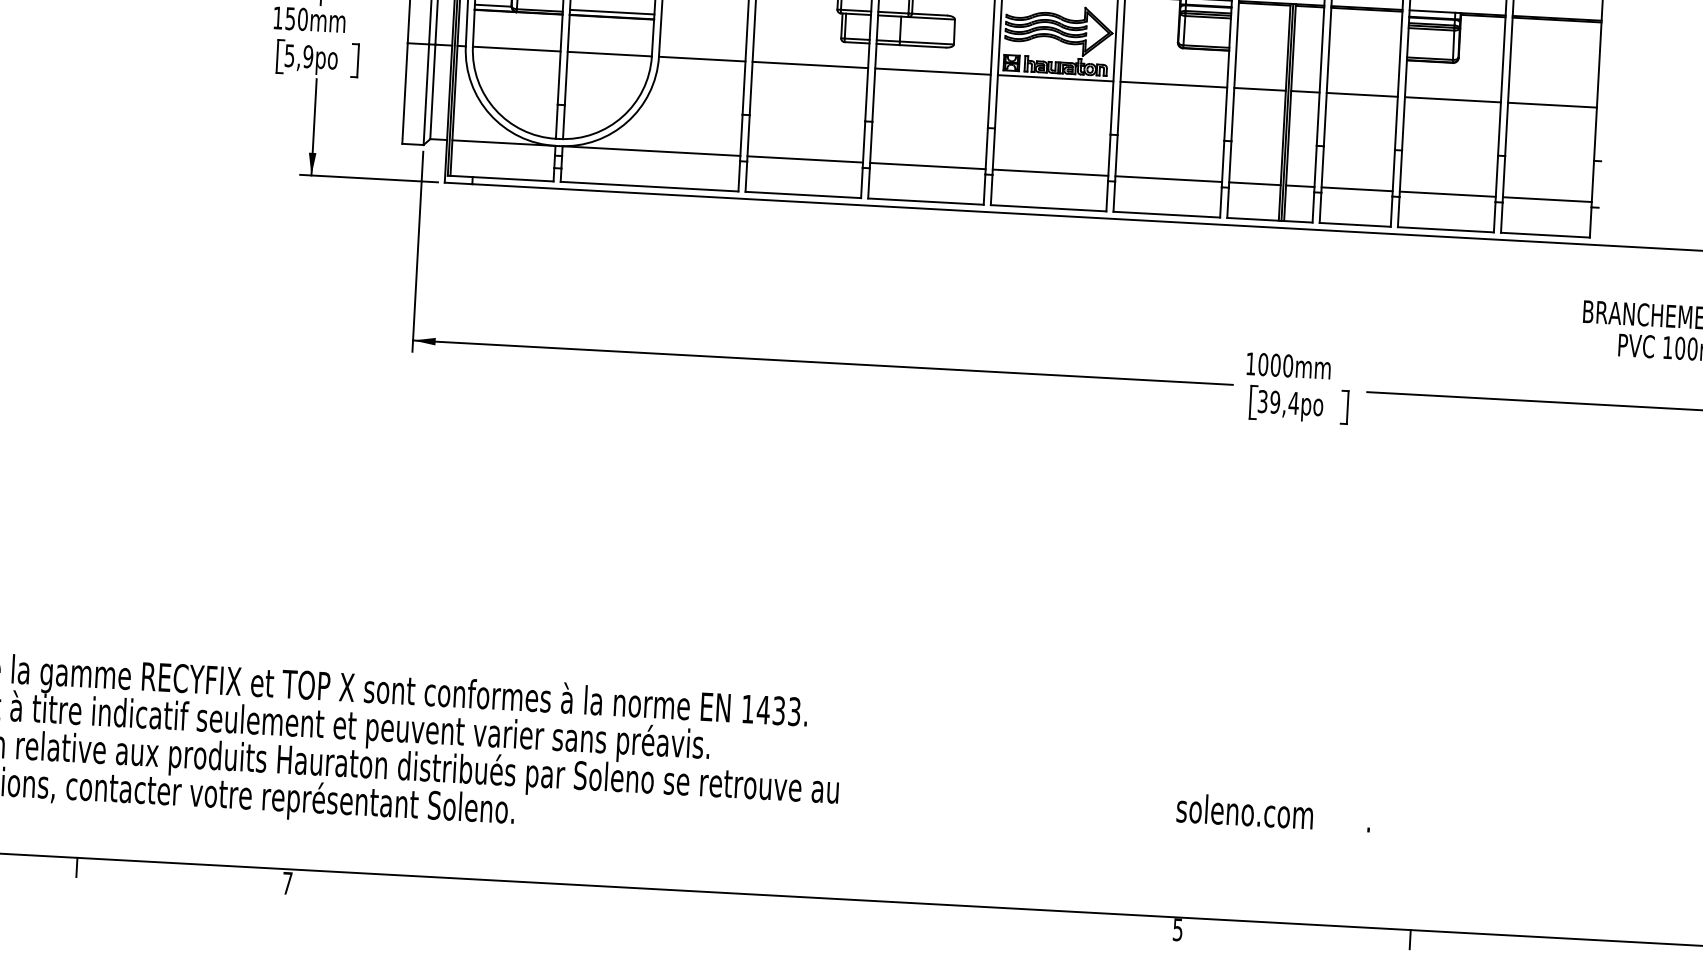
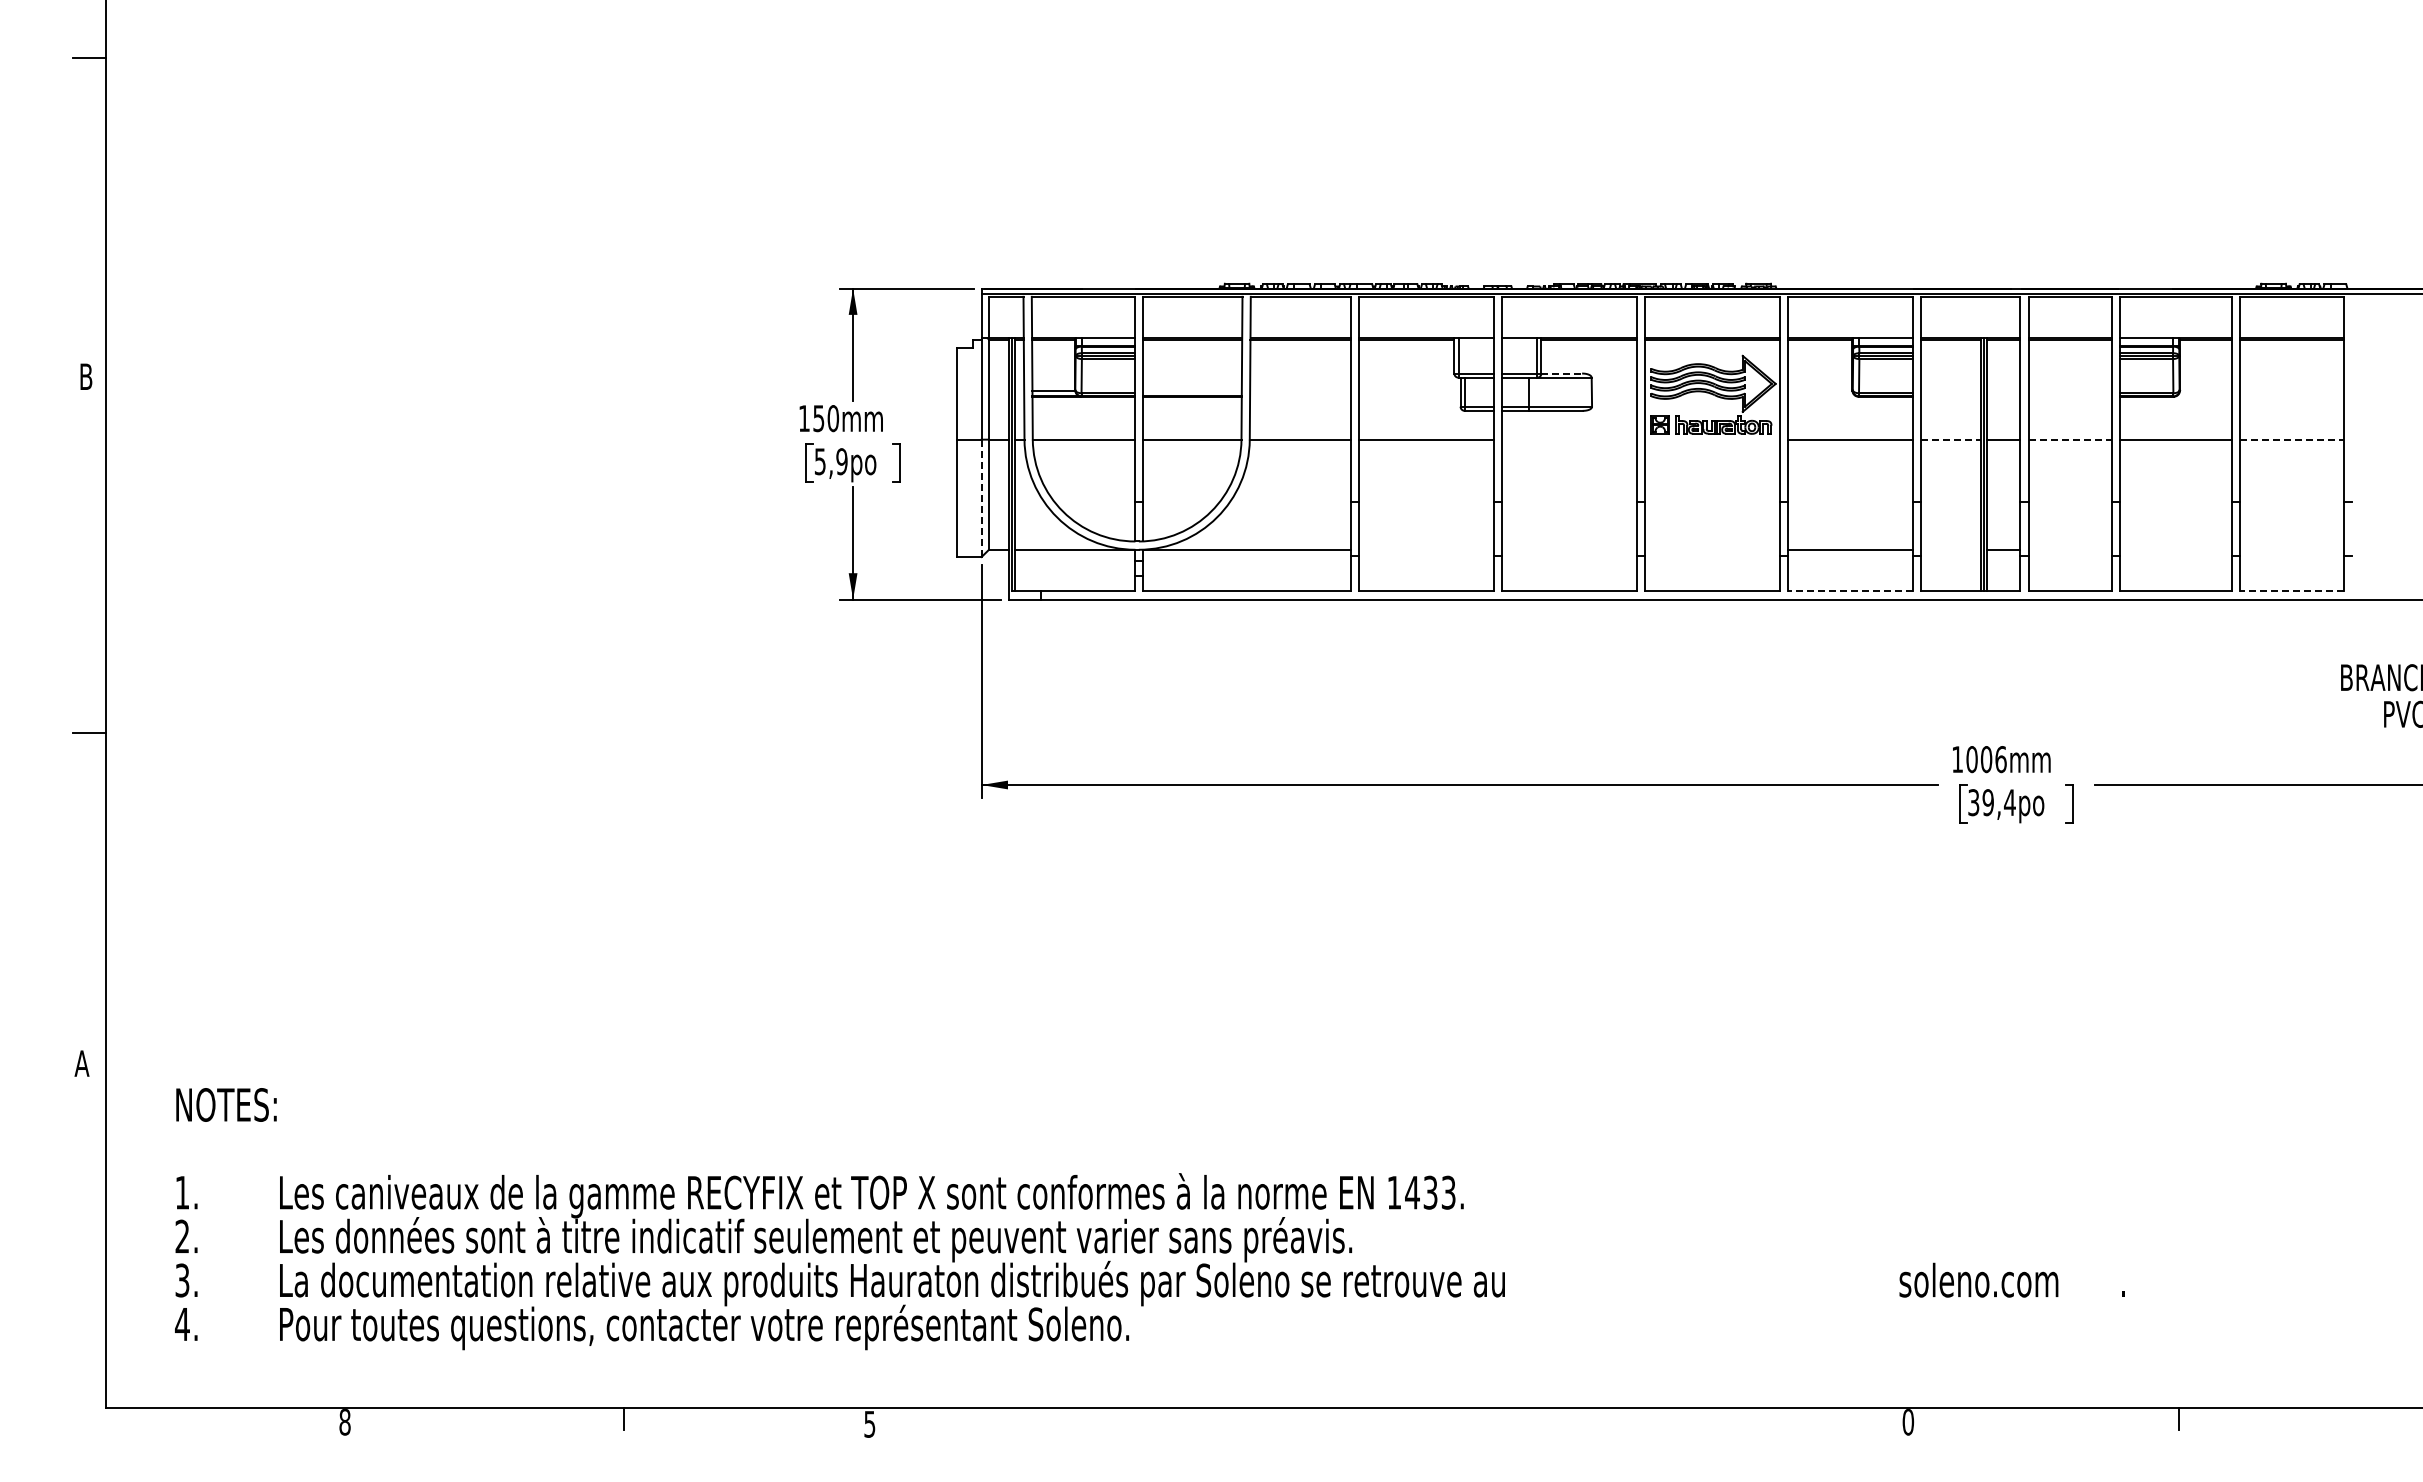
line: (612, 12) -> (1192, 390), removed
line: (930, 14) -> (1562, 373), solid -> dashed
line: (933, 71) -> (1569, 439), removed
line: (1055, 78) -> (1712, 439), removed
line: (1260, 89) -> (1951, 439), solid -> dashed
line: (426, 94) -> (981, 498), solid -> dashed
line: (1362, 94) -> (2070, 439), solid -> dashed
line: (1552, 105) -> (2291, 439), solid -> dashed
line: (804, 159) -> (1425, 549), removed
line: (927, 165) -> (1569, 549), removed
line: (1050, 172) -> (1712, 549), removed
line: (1254, 183) -> (1950, 549), removed
line: (1356, 189) -> (2069, 549), removed
line: (1447, 193) -> (2175, 549), removed
line: (1546, 199) -> (2291, 549), removed
line: (1166, 214) -> (1849, 591), solid -> dashed
line: (1545, 235) -> (2291, 591), solid -> dashed
text: (1287, 365) -> (2000, 759), 1000mm -> 1006mm
text: (287, 883) -> (869, 1424), 7 -> 5
text: (1178, 930) -> (1908, 1422), 5 -> 0

